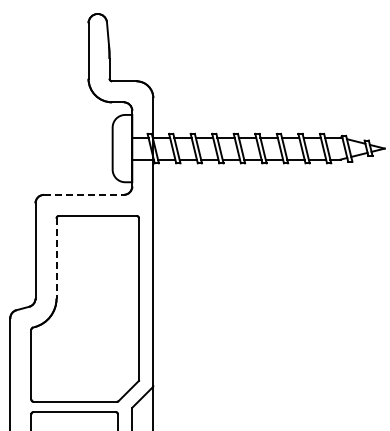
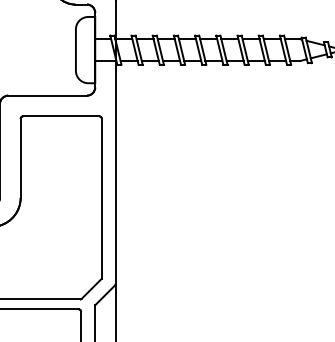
line: (83, 194) -> (47, 95), dashed -> solid
line: (56, 259) -> (20, 159), dashed -> solid

